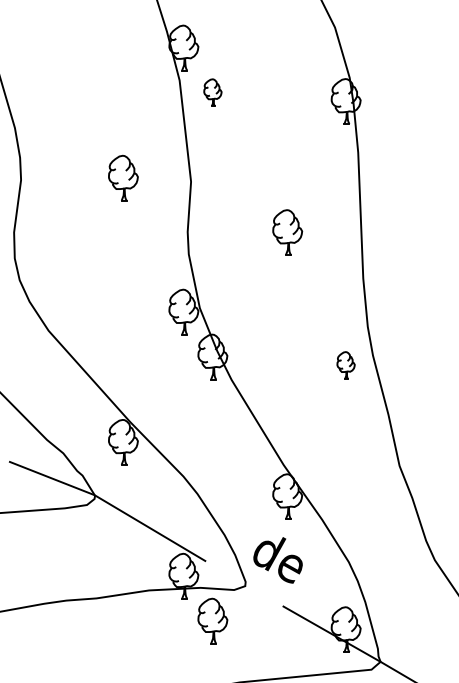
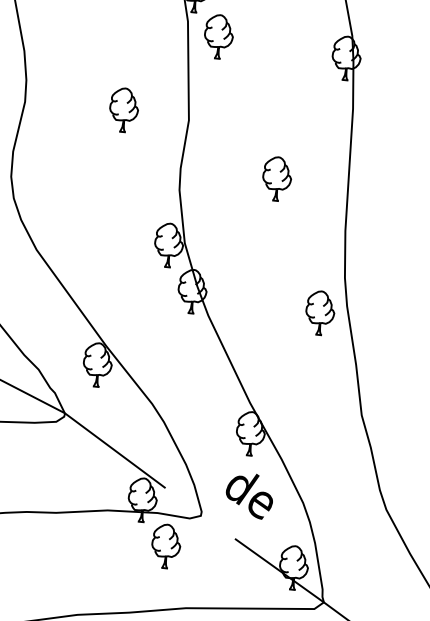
part: (212, 92) -> (218, 36), size x1.67
part: (345, 365) -> (319, 313), size x1.67
text: (277, 560) -> (249, 495), moved

